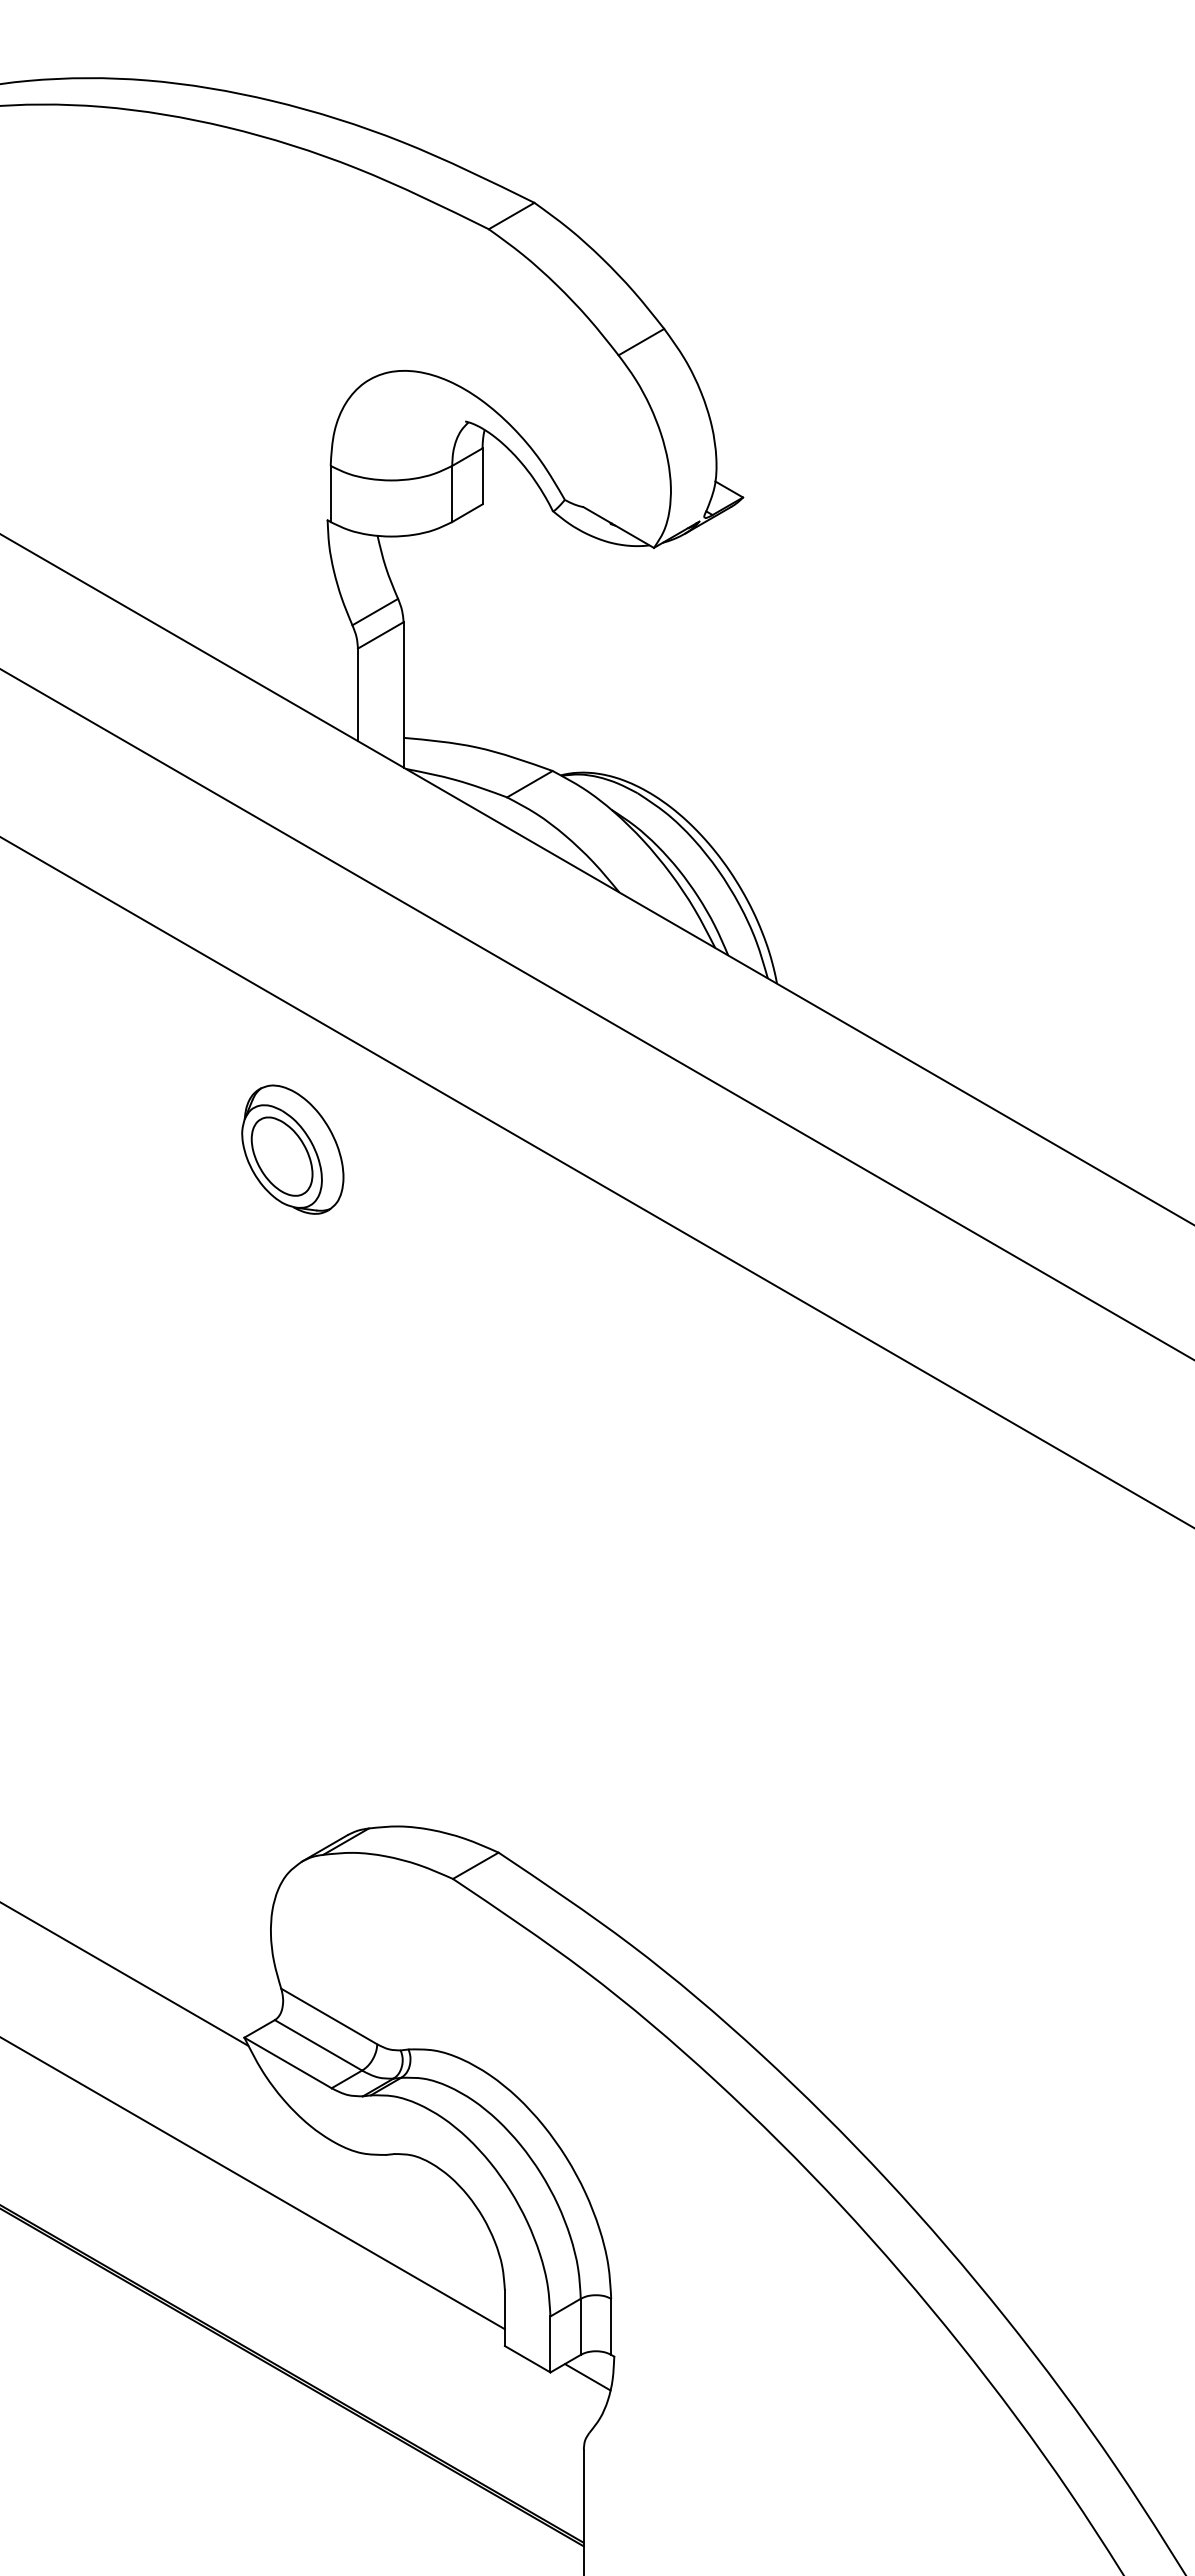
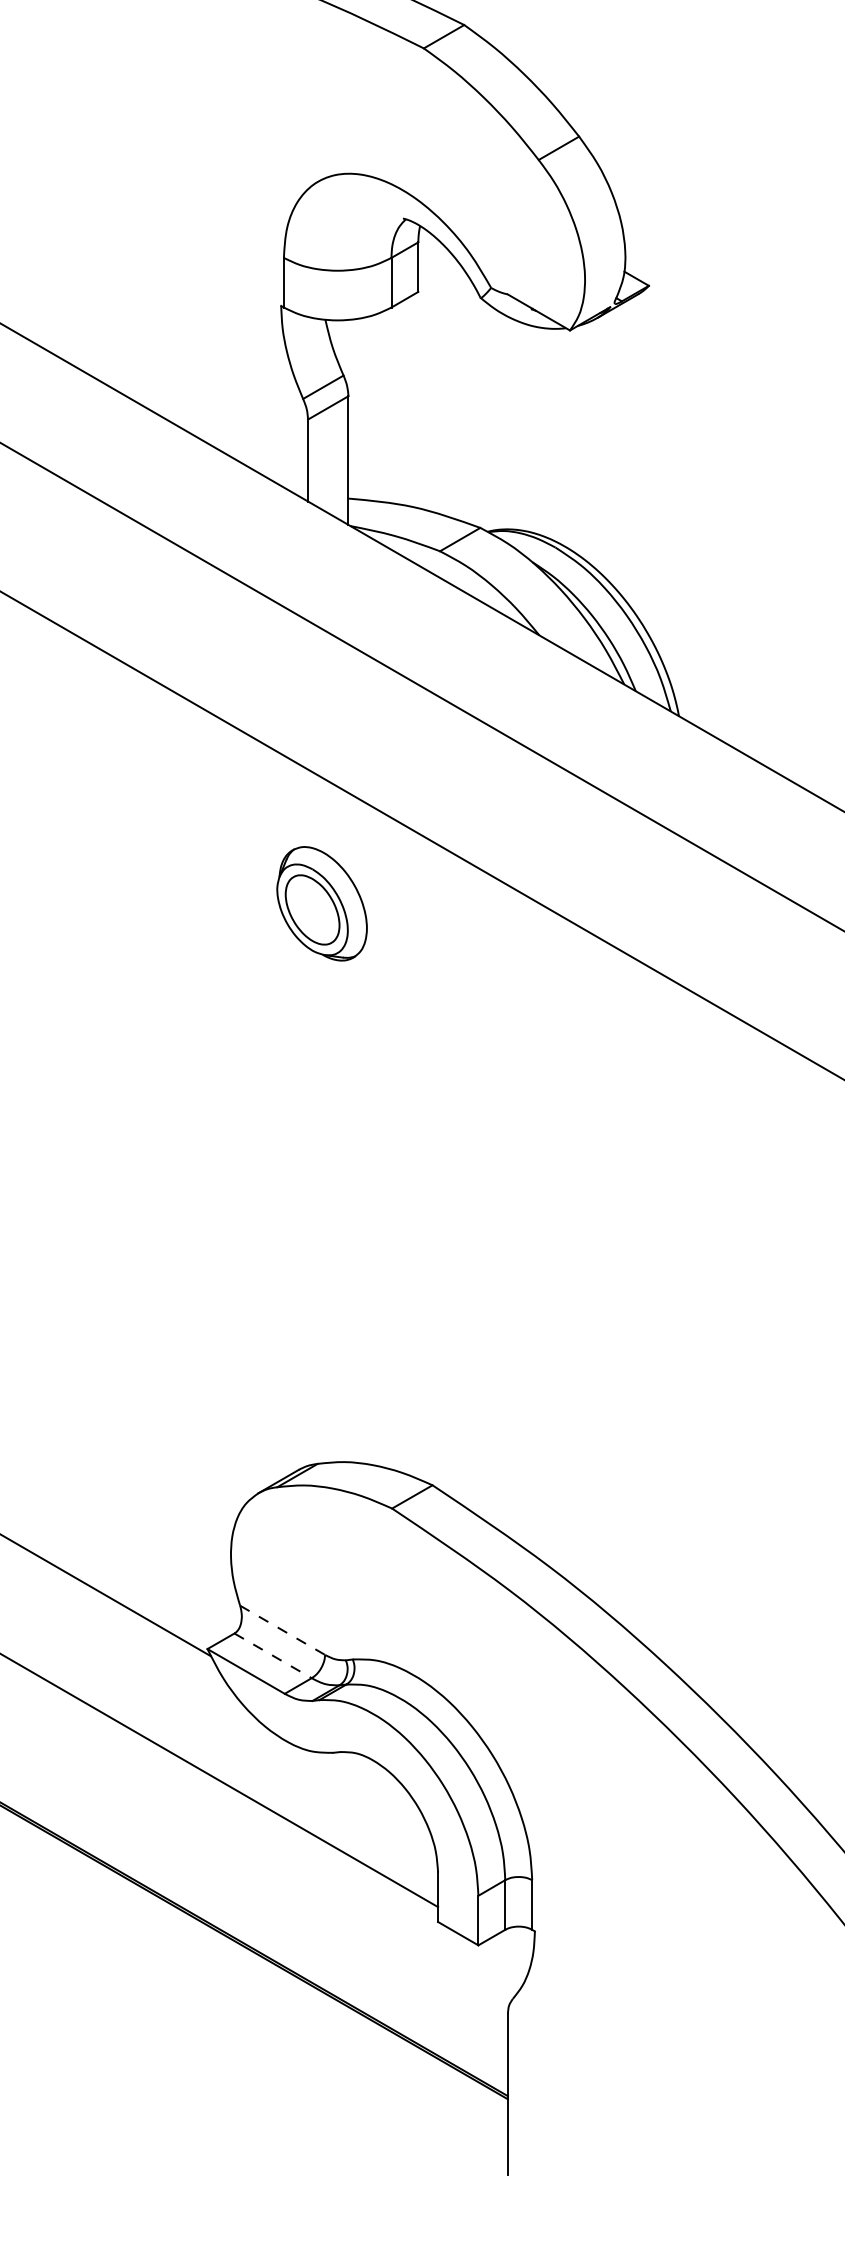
part: (292, 1149) -> (321, 903), moved
line: (329, 2016) -> (282, 1630), solid -> dashed
line: (318, 2045) -> (273, 1655), solid -> dashed
line: (587, 2377) -> (511, 1949), removed

